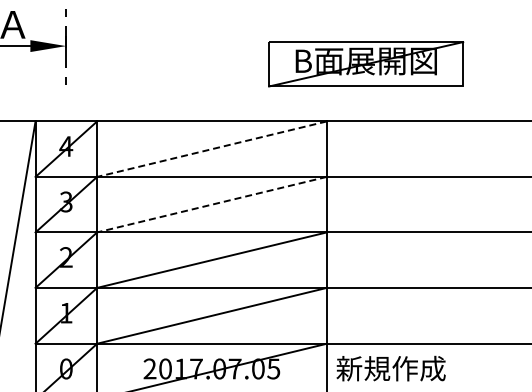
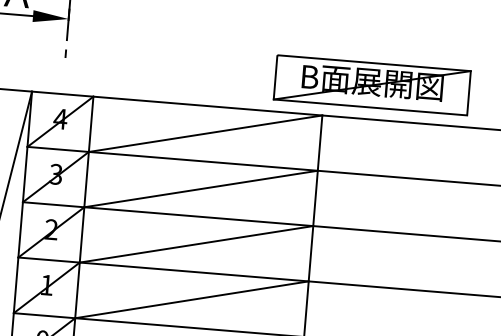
part: (366, 64) -> (372, 85), moved
line: (211, 149) -> (205, 134), dashed -> solid
line: (211, 204) -> (200, 188), dashed -> solid

